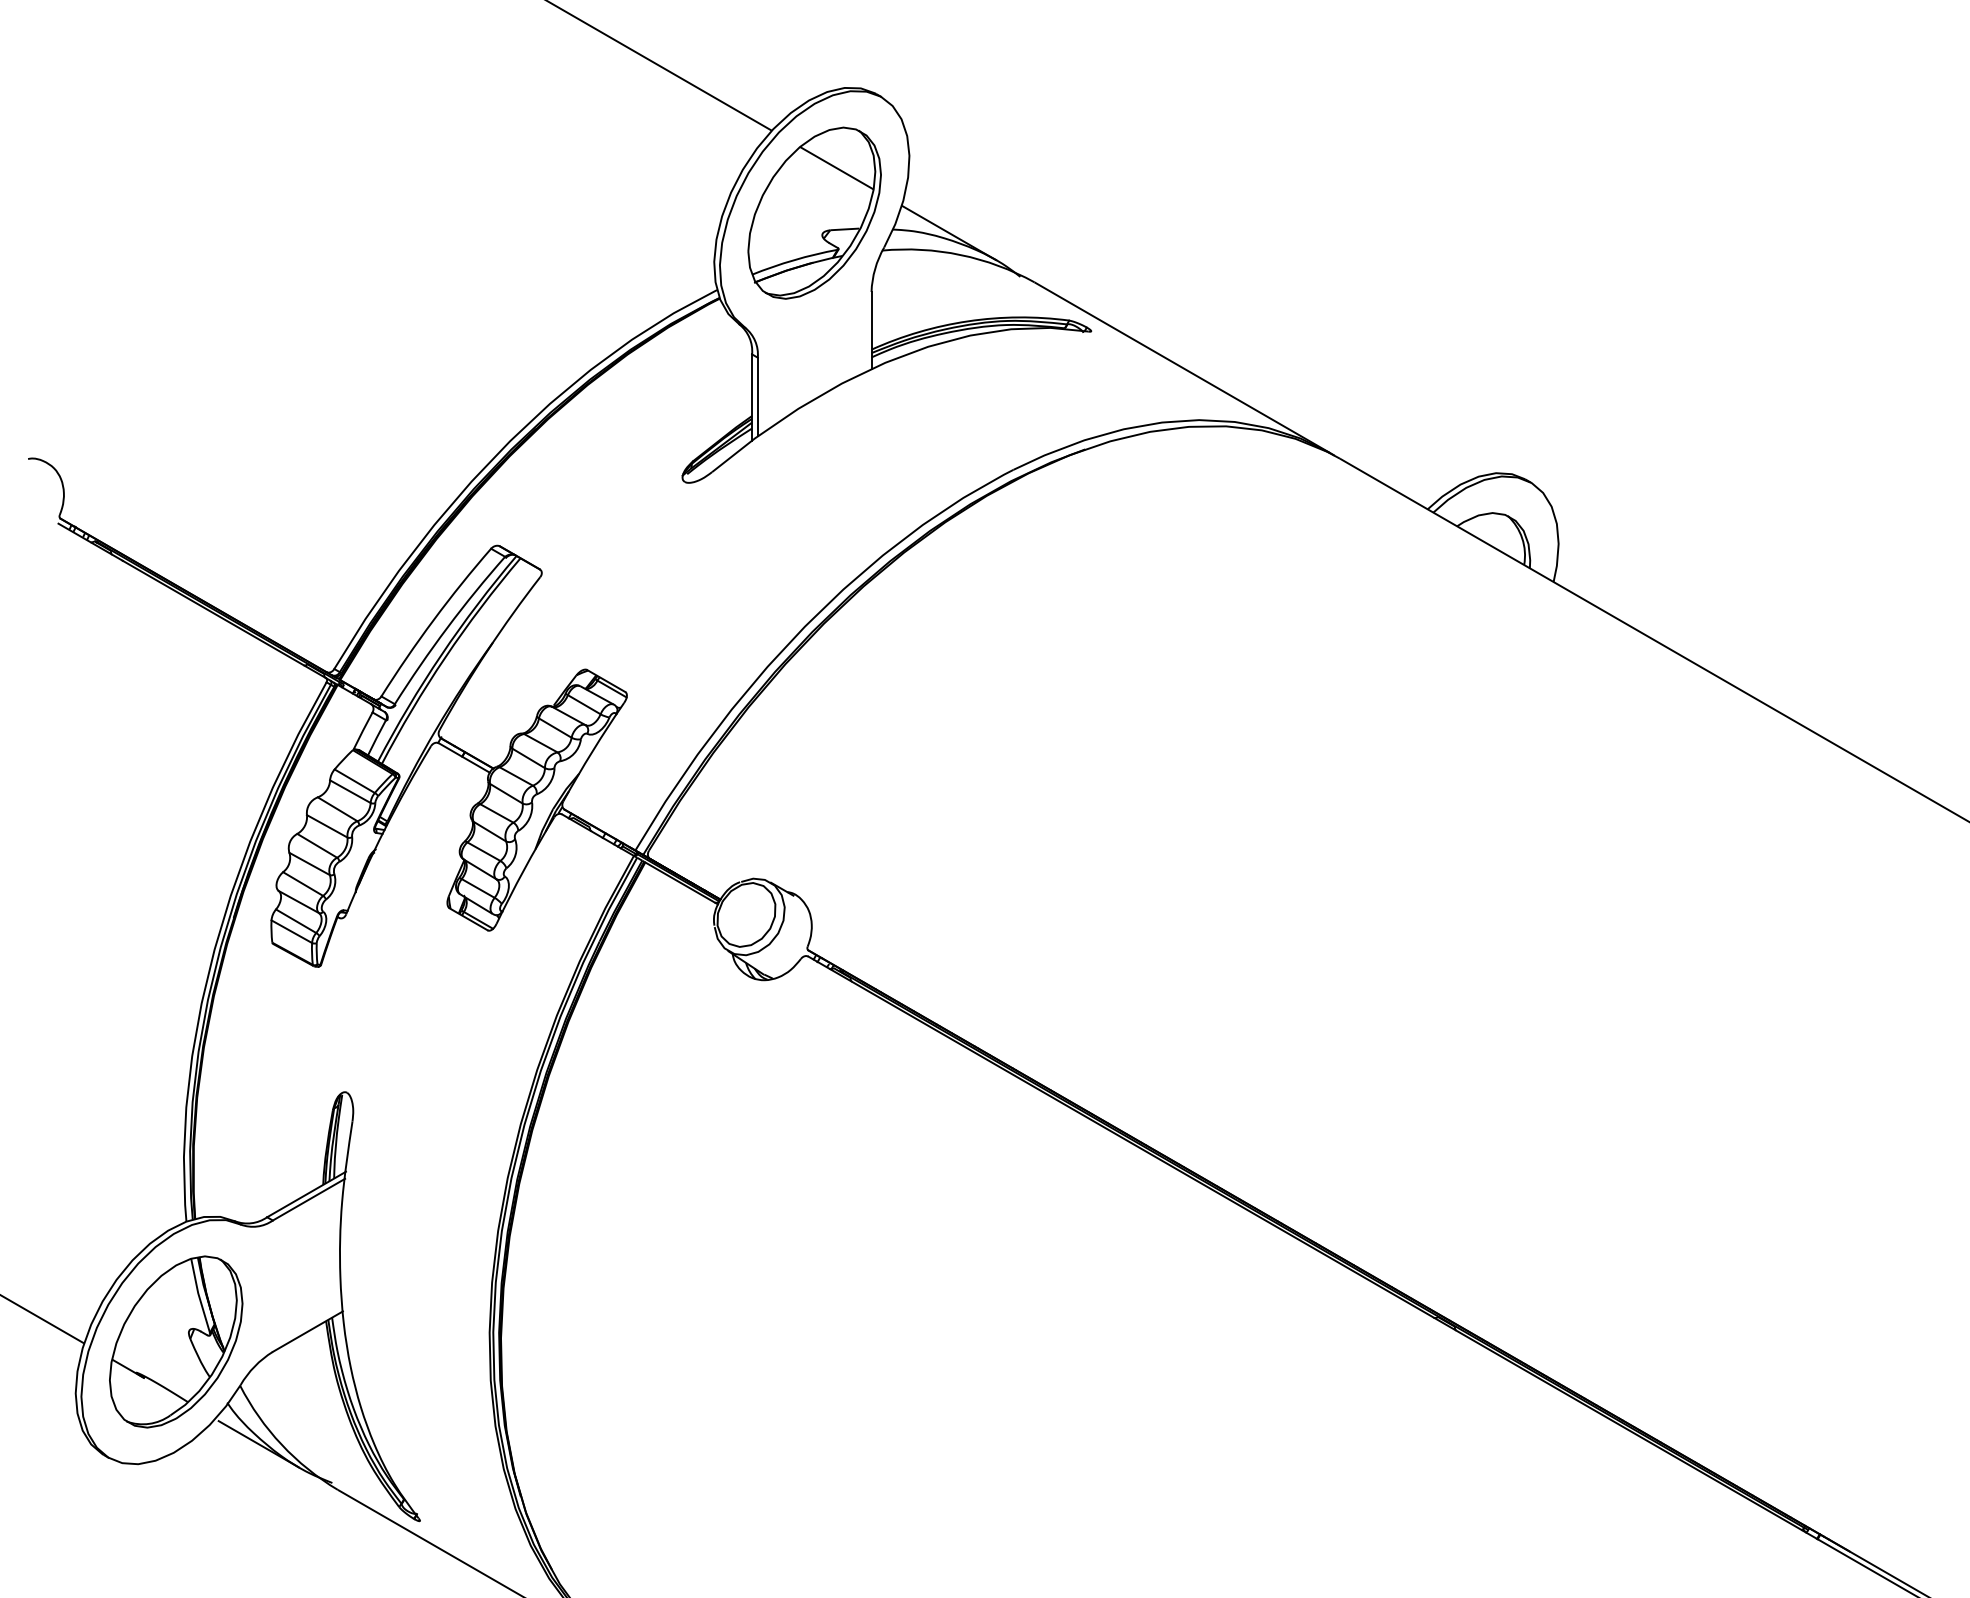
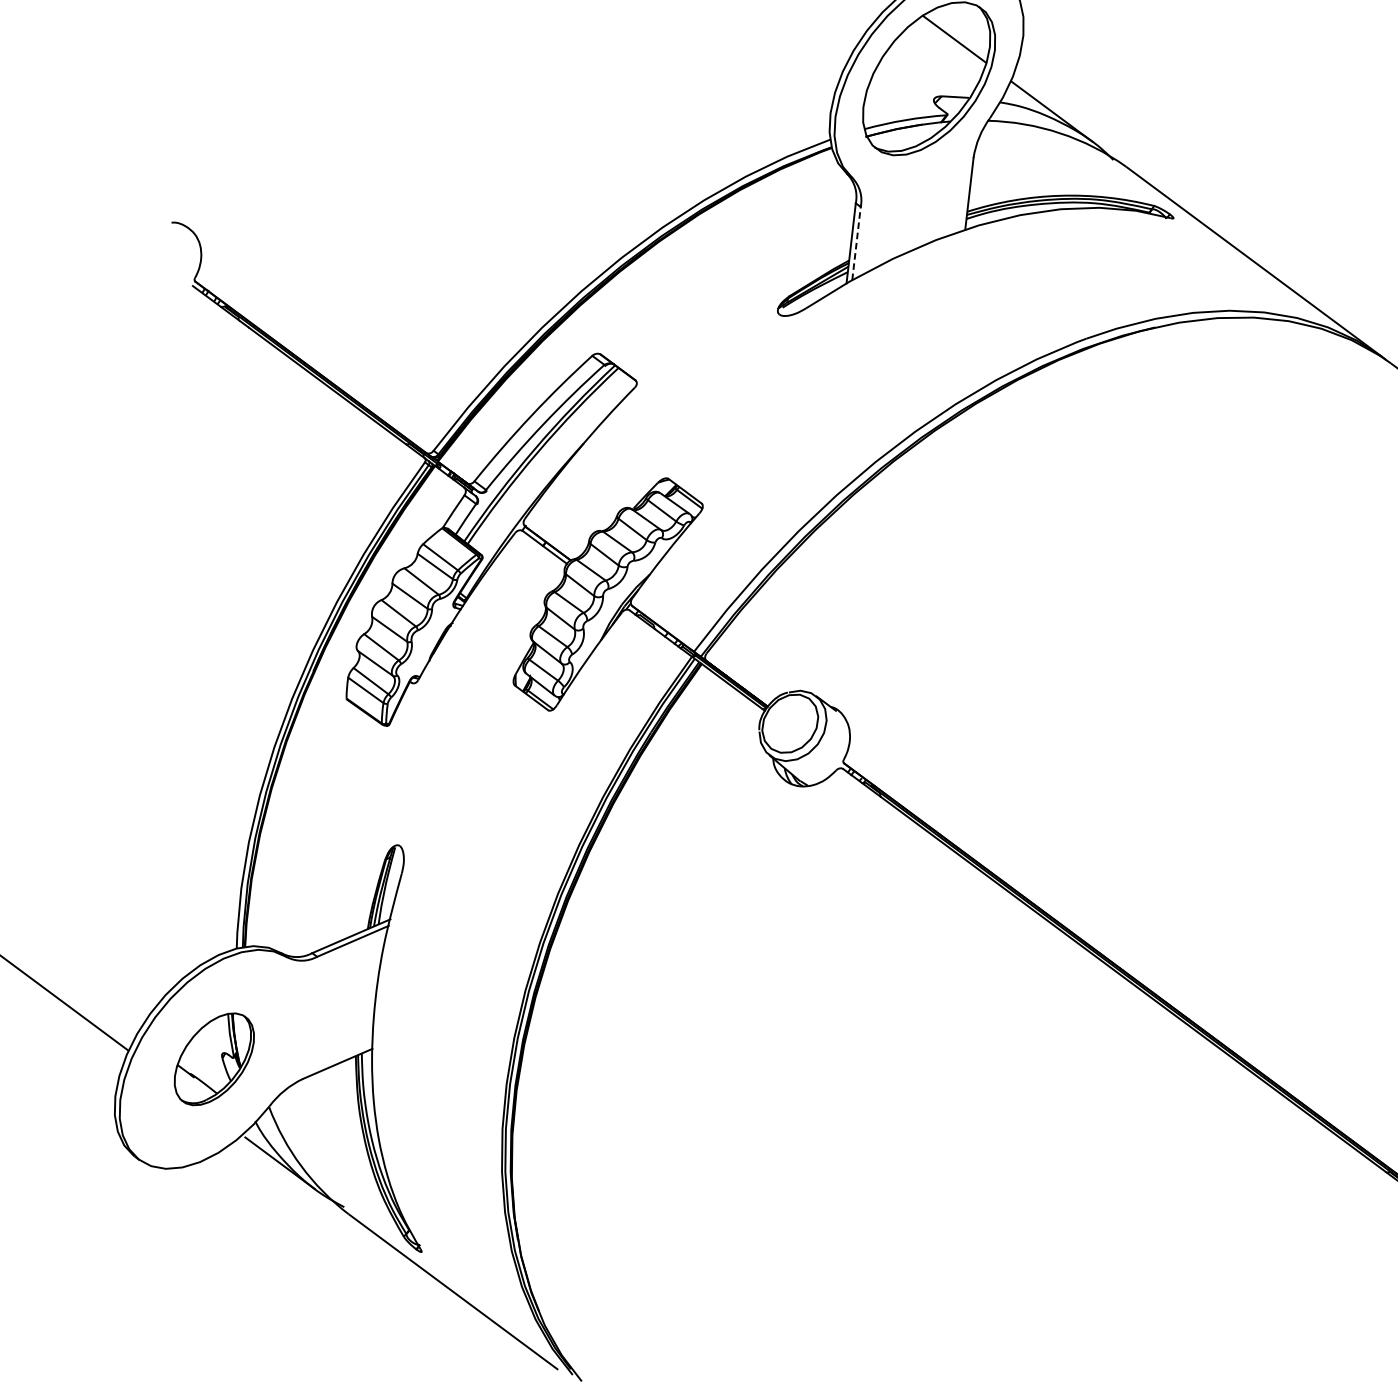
line: (757, 396) -> (856, 243), solid -> dashed
part: (176, 1341) -> (214, 1058), size x0.6

